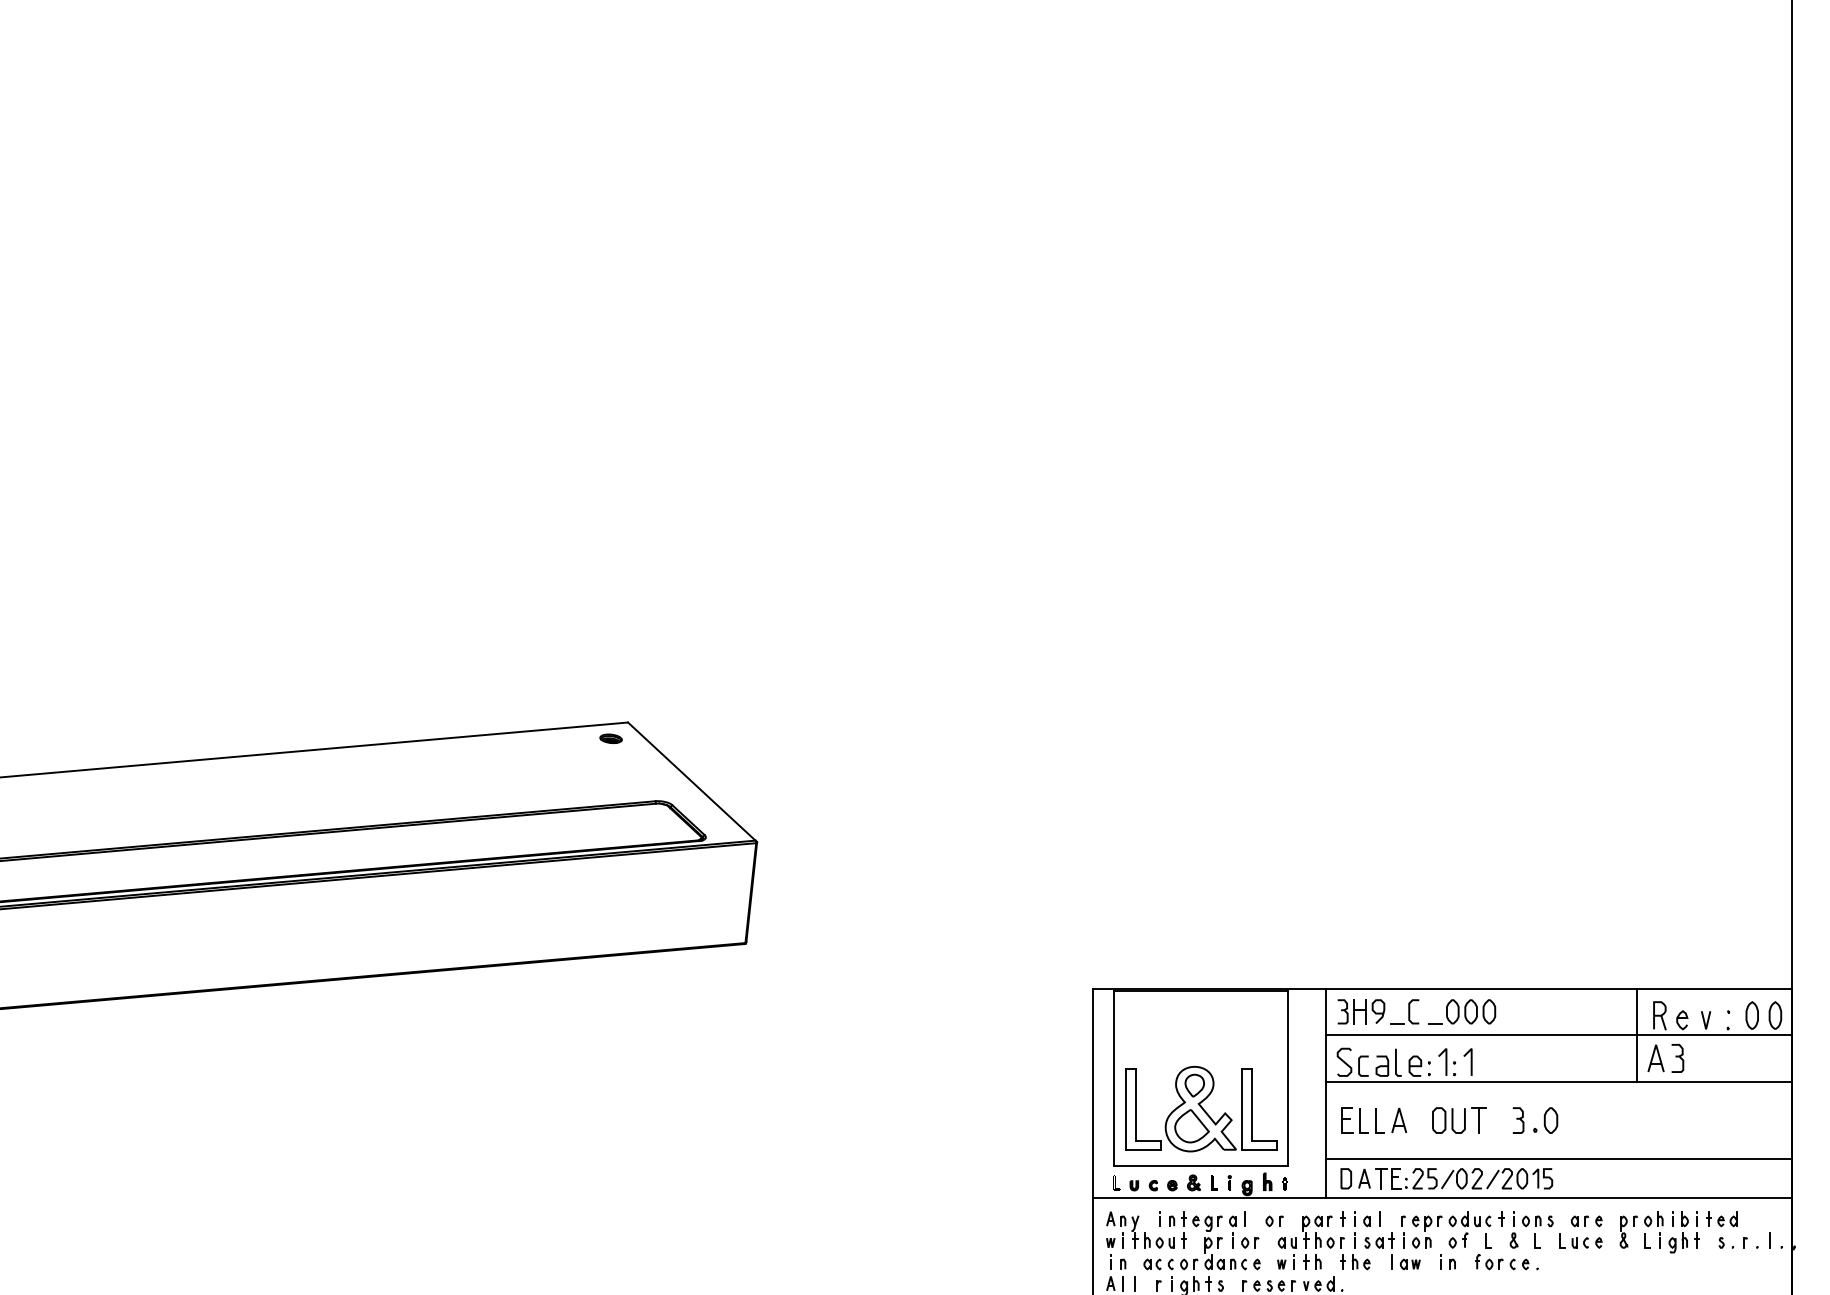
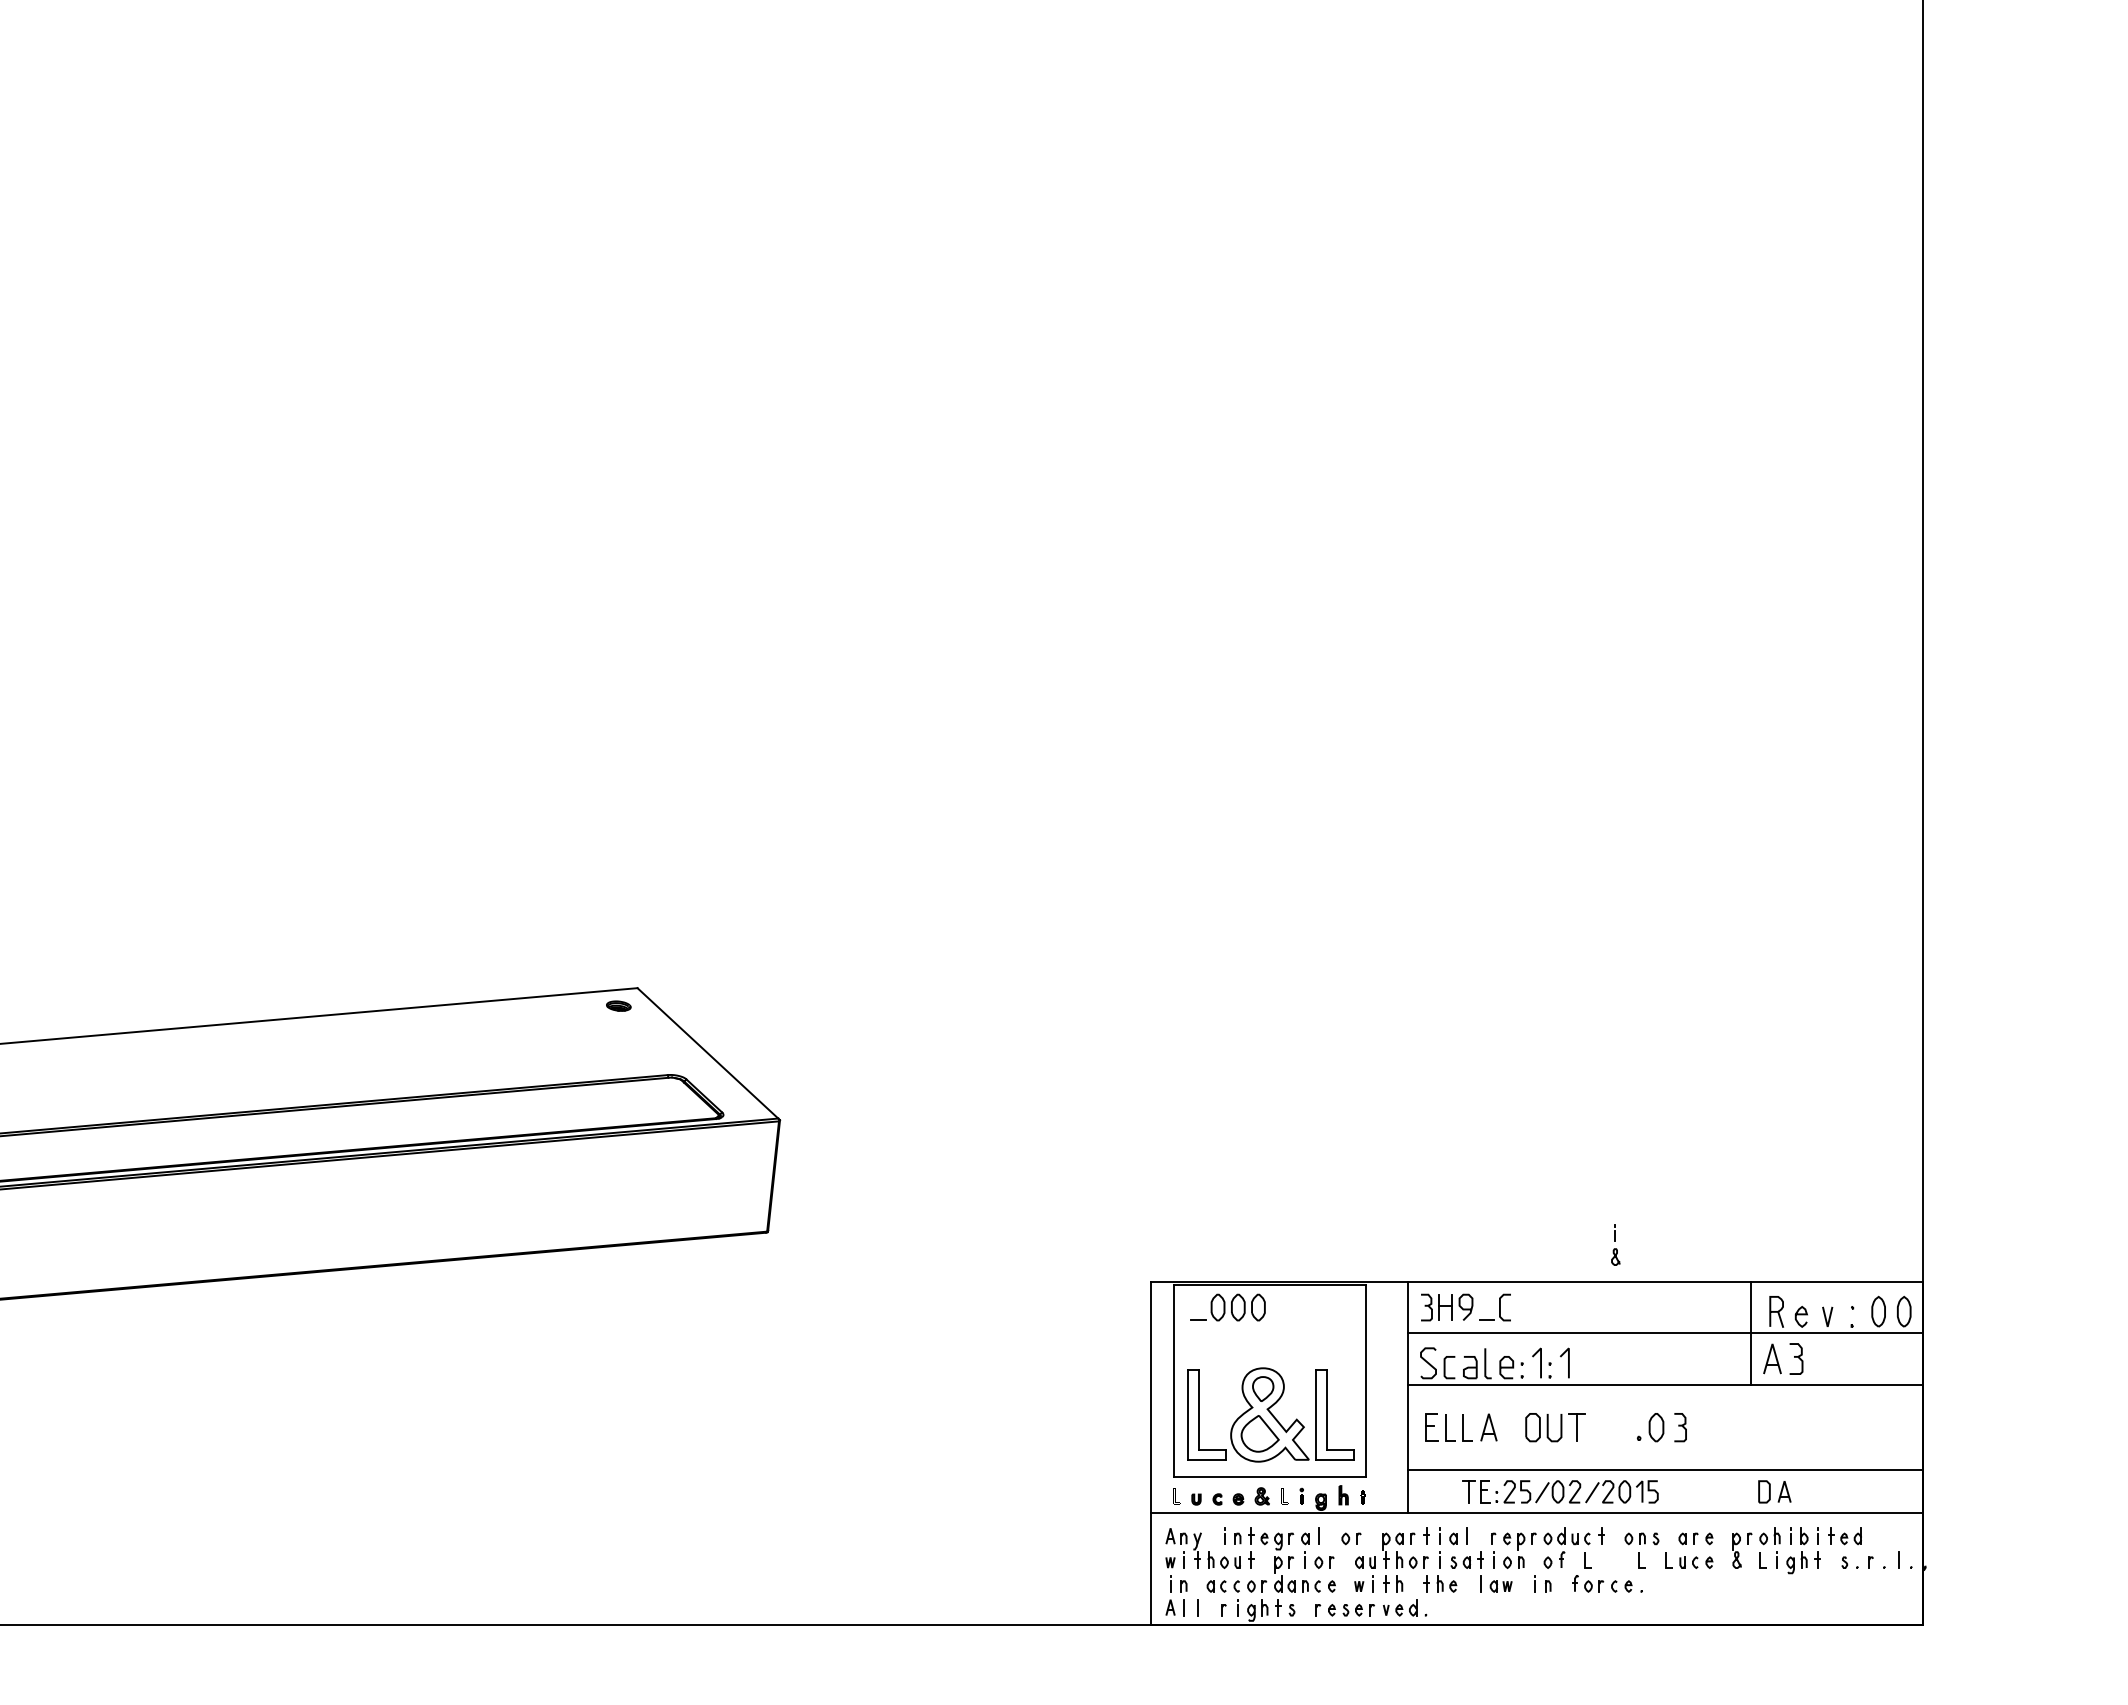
part: (1461, 1011) -> (1227, 1307), moved
part: (1518, 1120) -> (1680, 1427), moved
part: (1355, 1178) -> (1774, 1491), moved
part: (1513, 1229) -> (1615, 1244), moved

